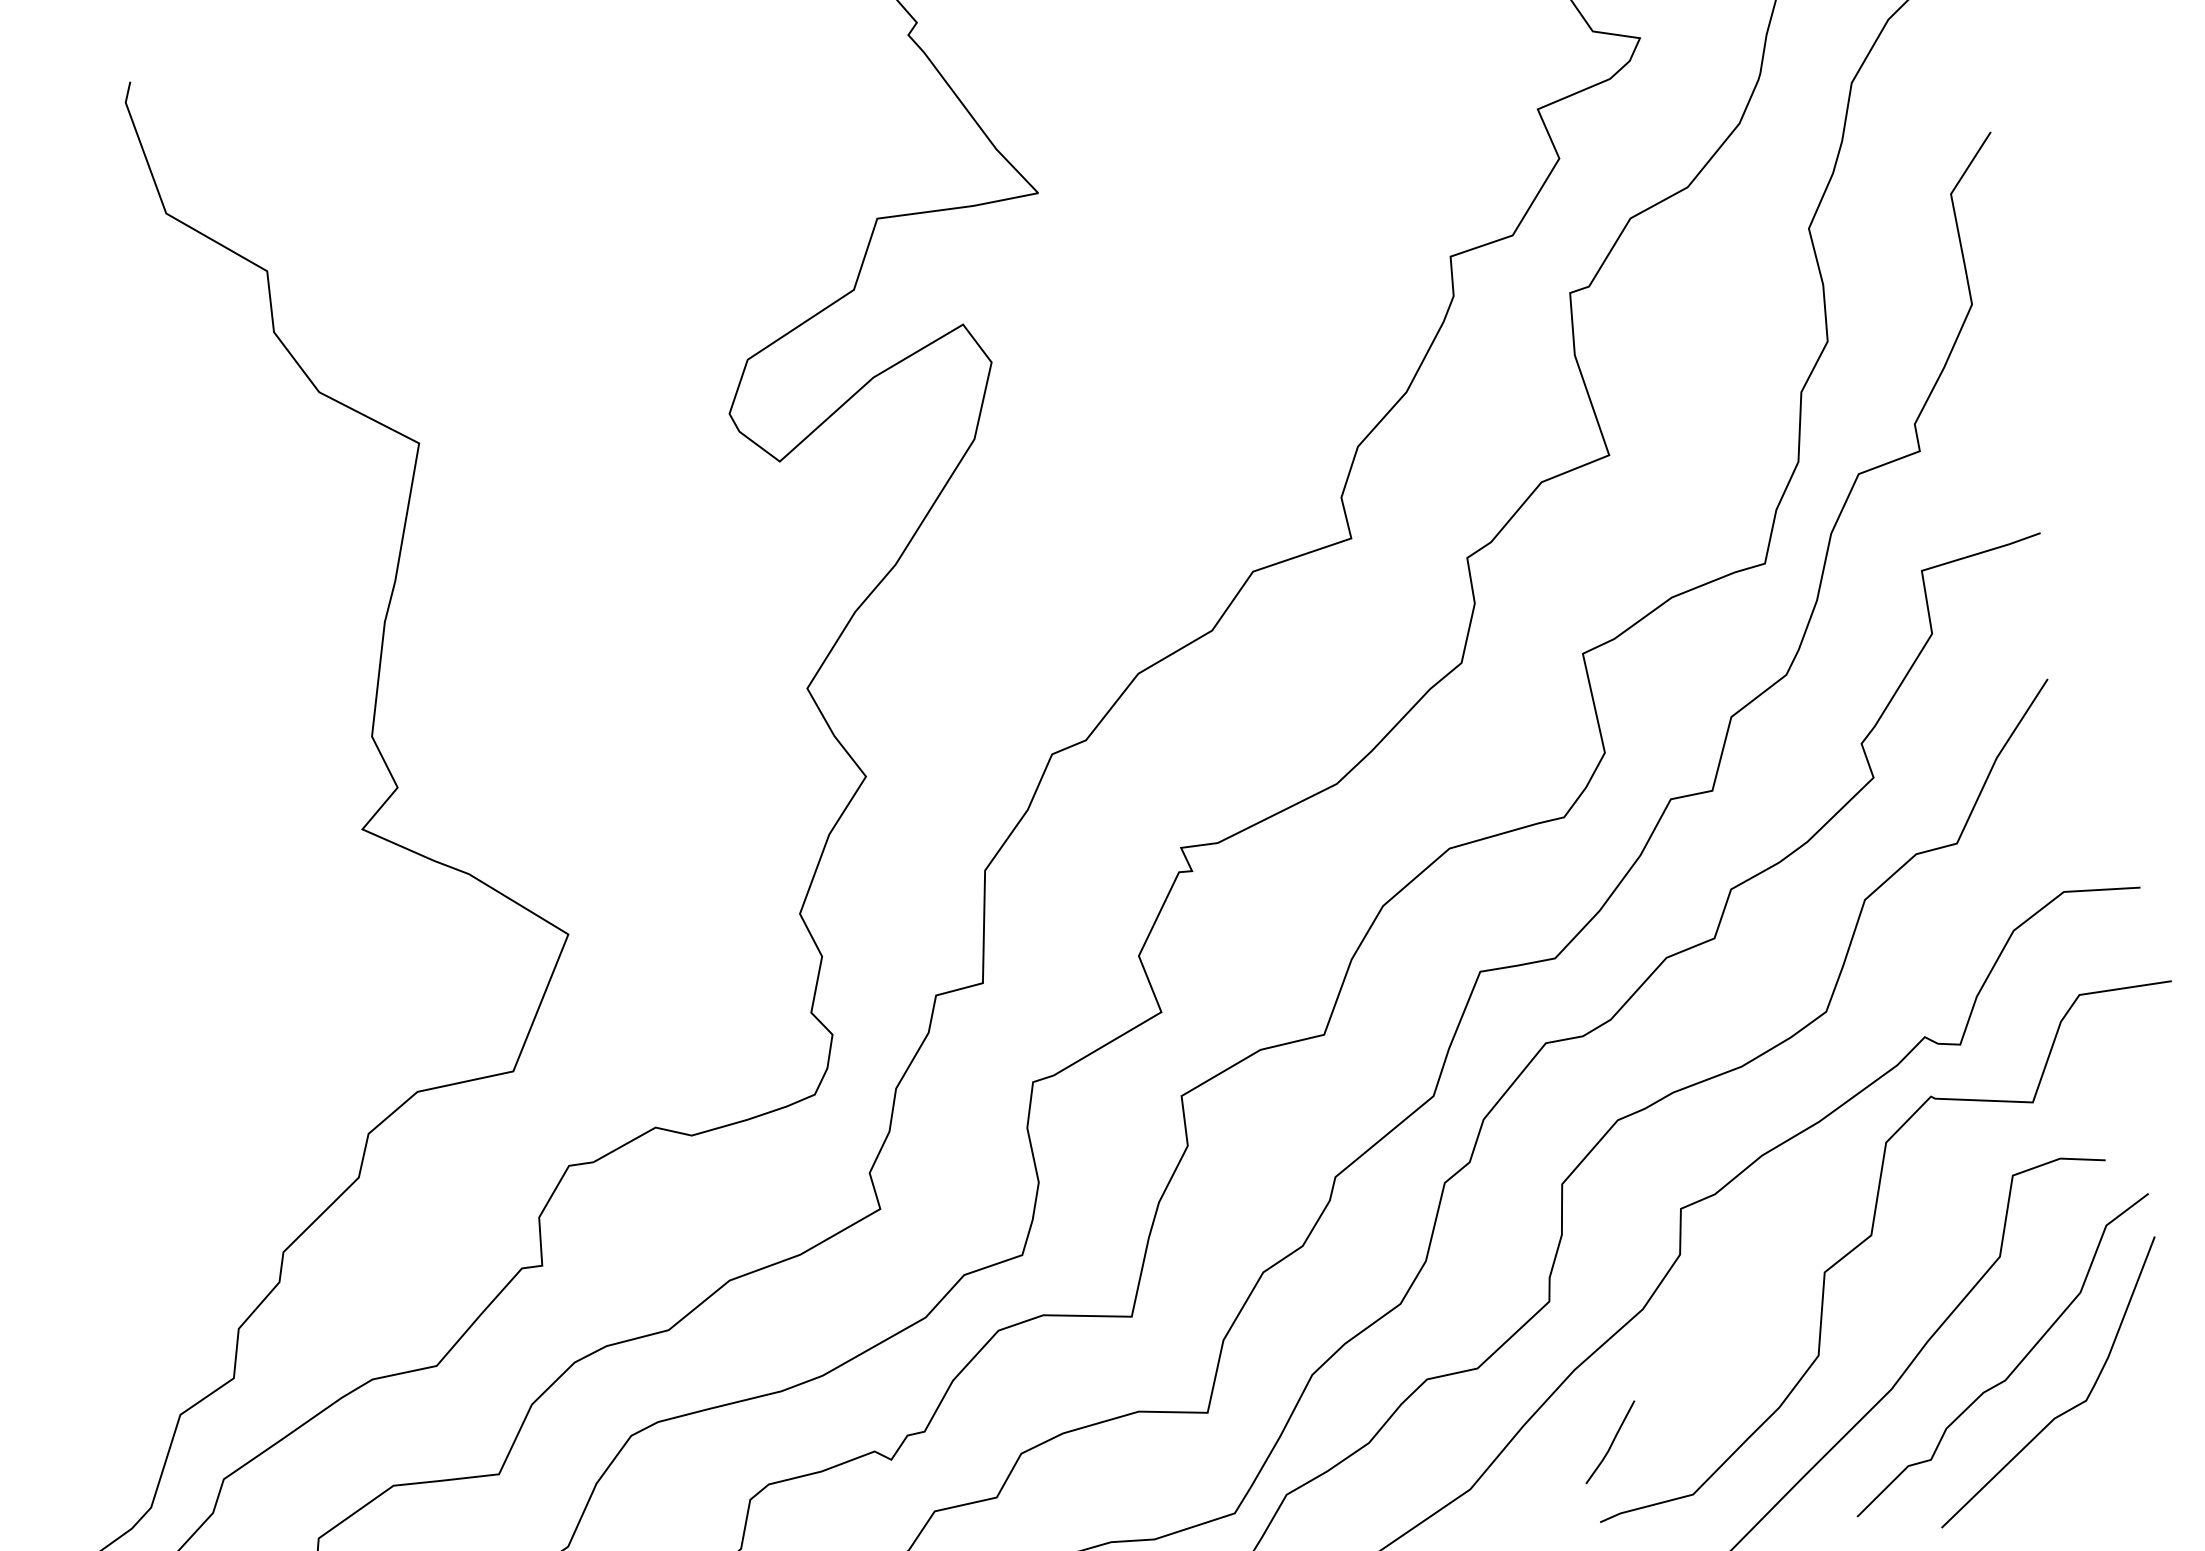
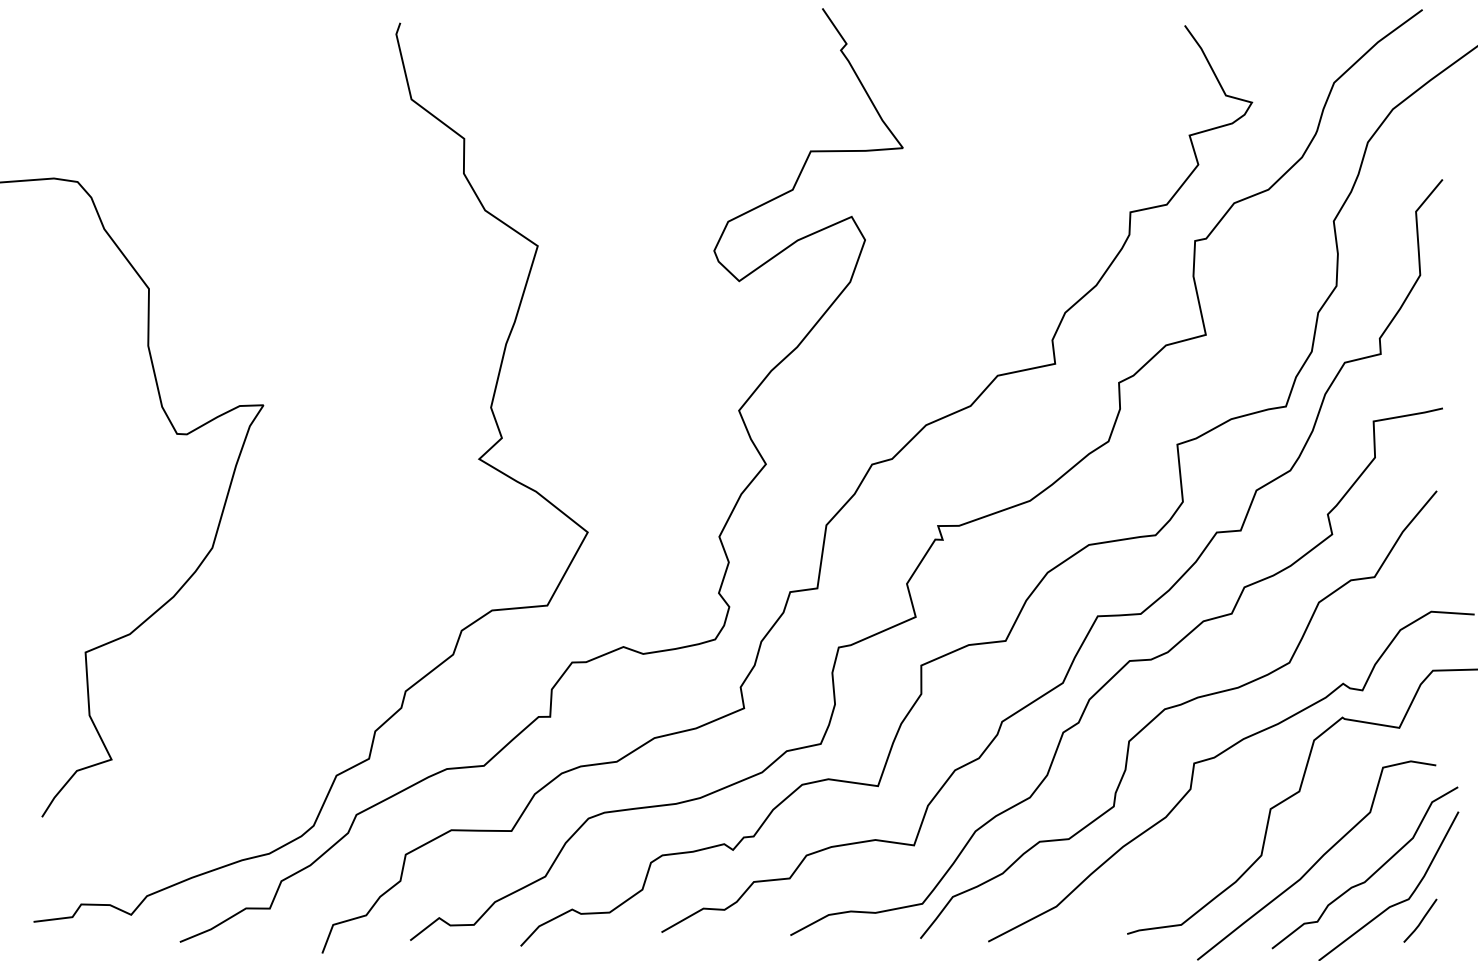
line: (1612, 1441) -> (1421, 920), moved

